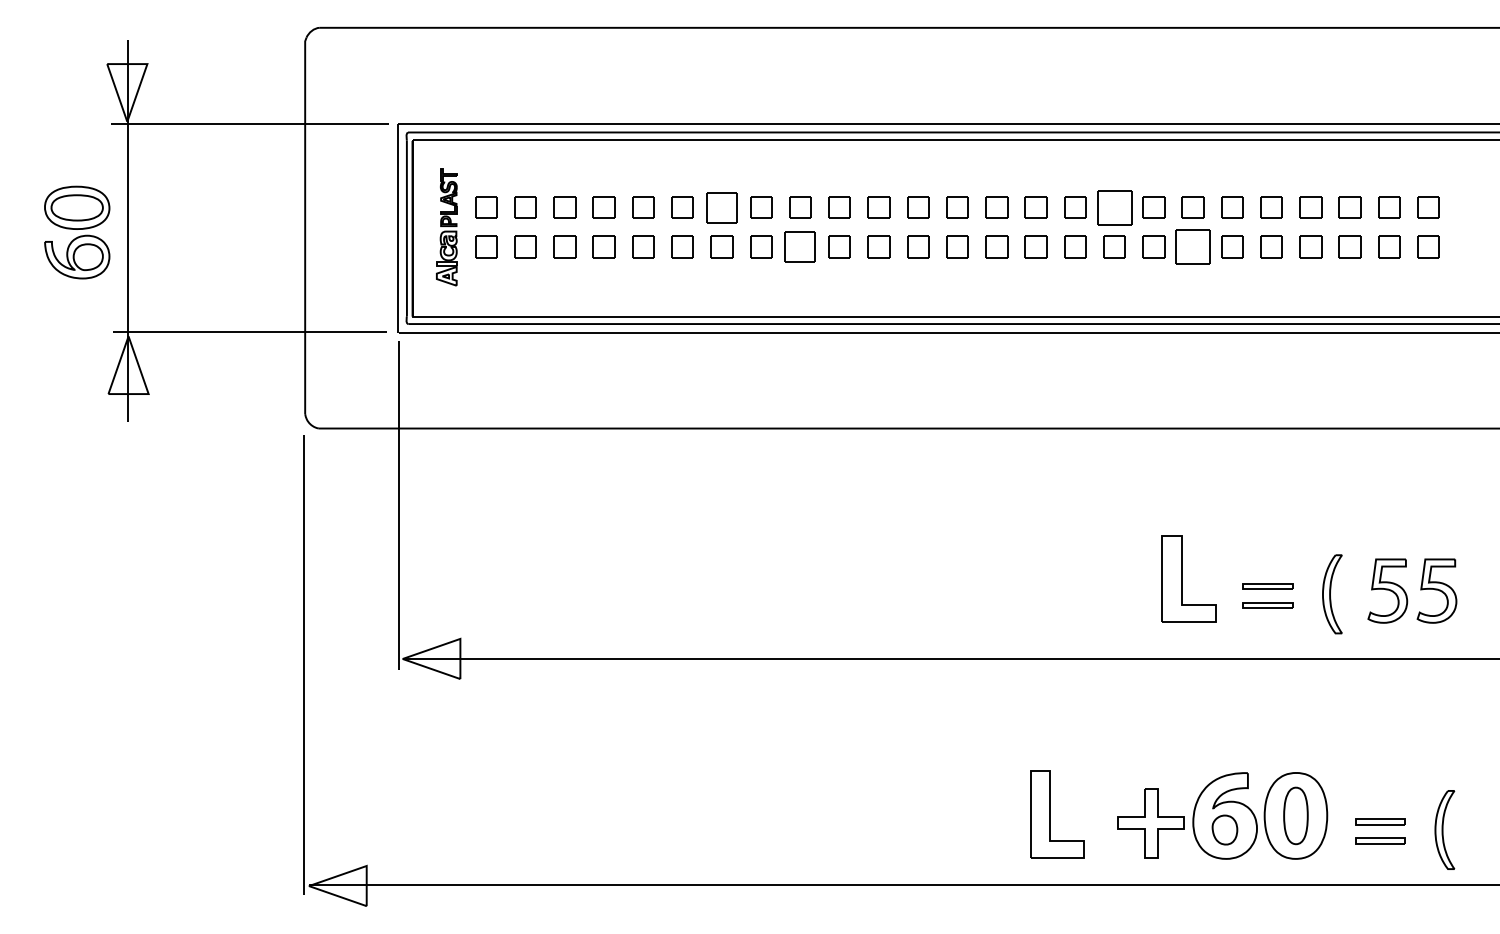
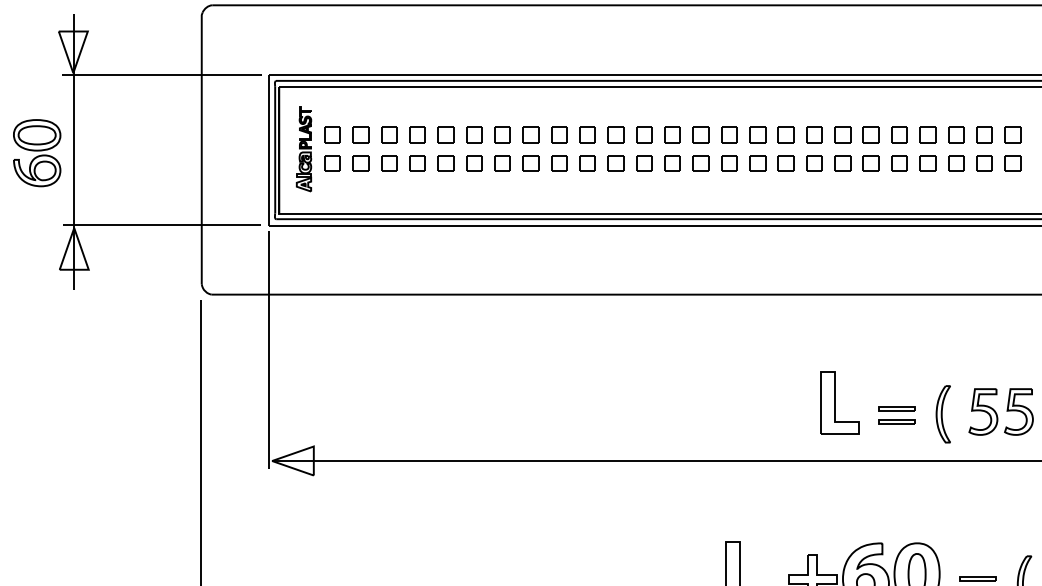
part: (721, 207) -> (502, 135), size x0.71
part: (1114, 207) -> (786, 135), size x0.62
part: (800, 246) -> (559, 163), size x0.71
part: (1192, 246) -> (842, 163), size x0.62

